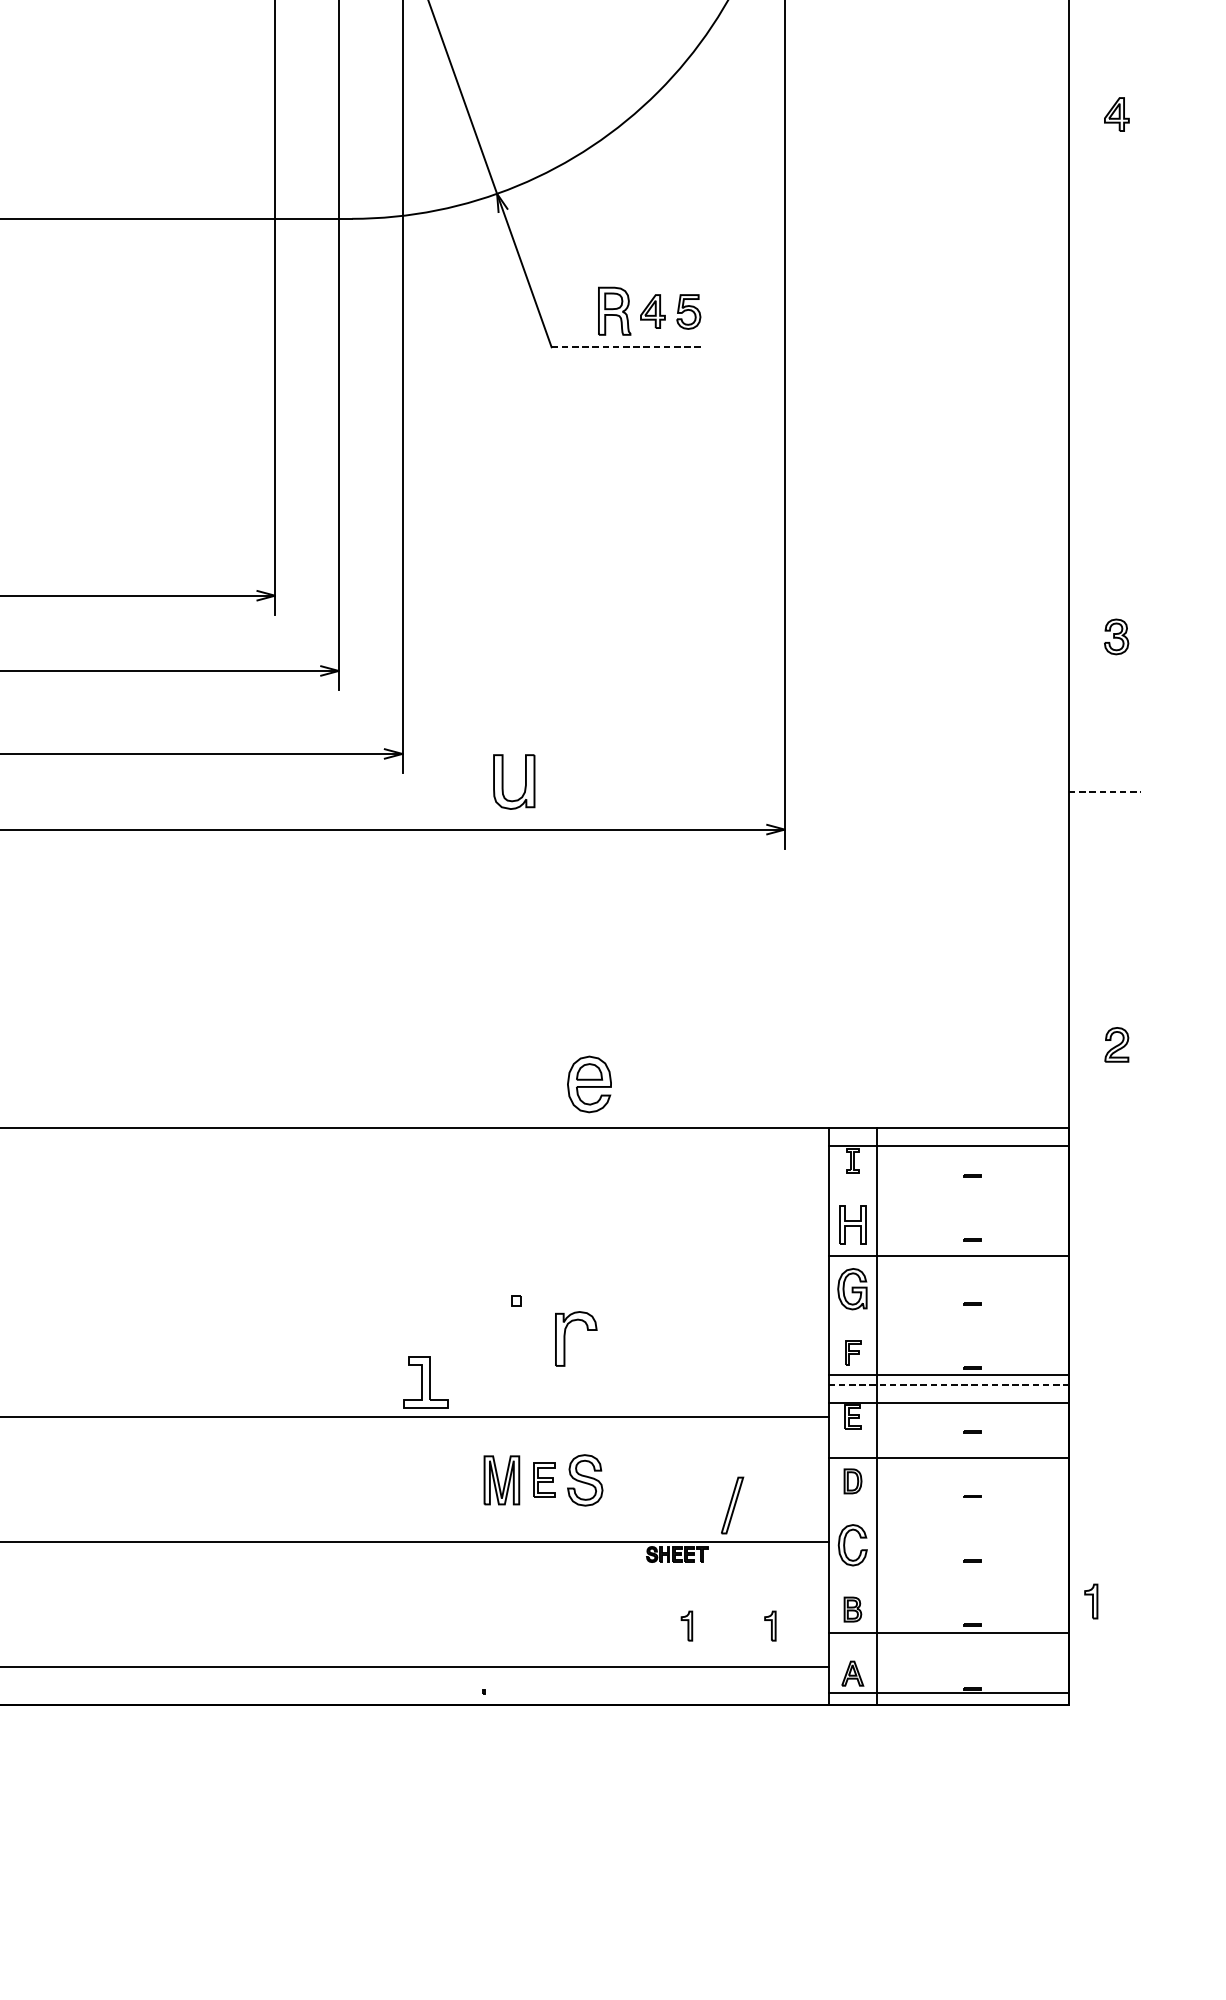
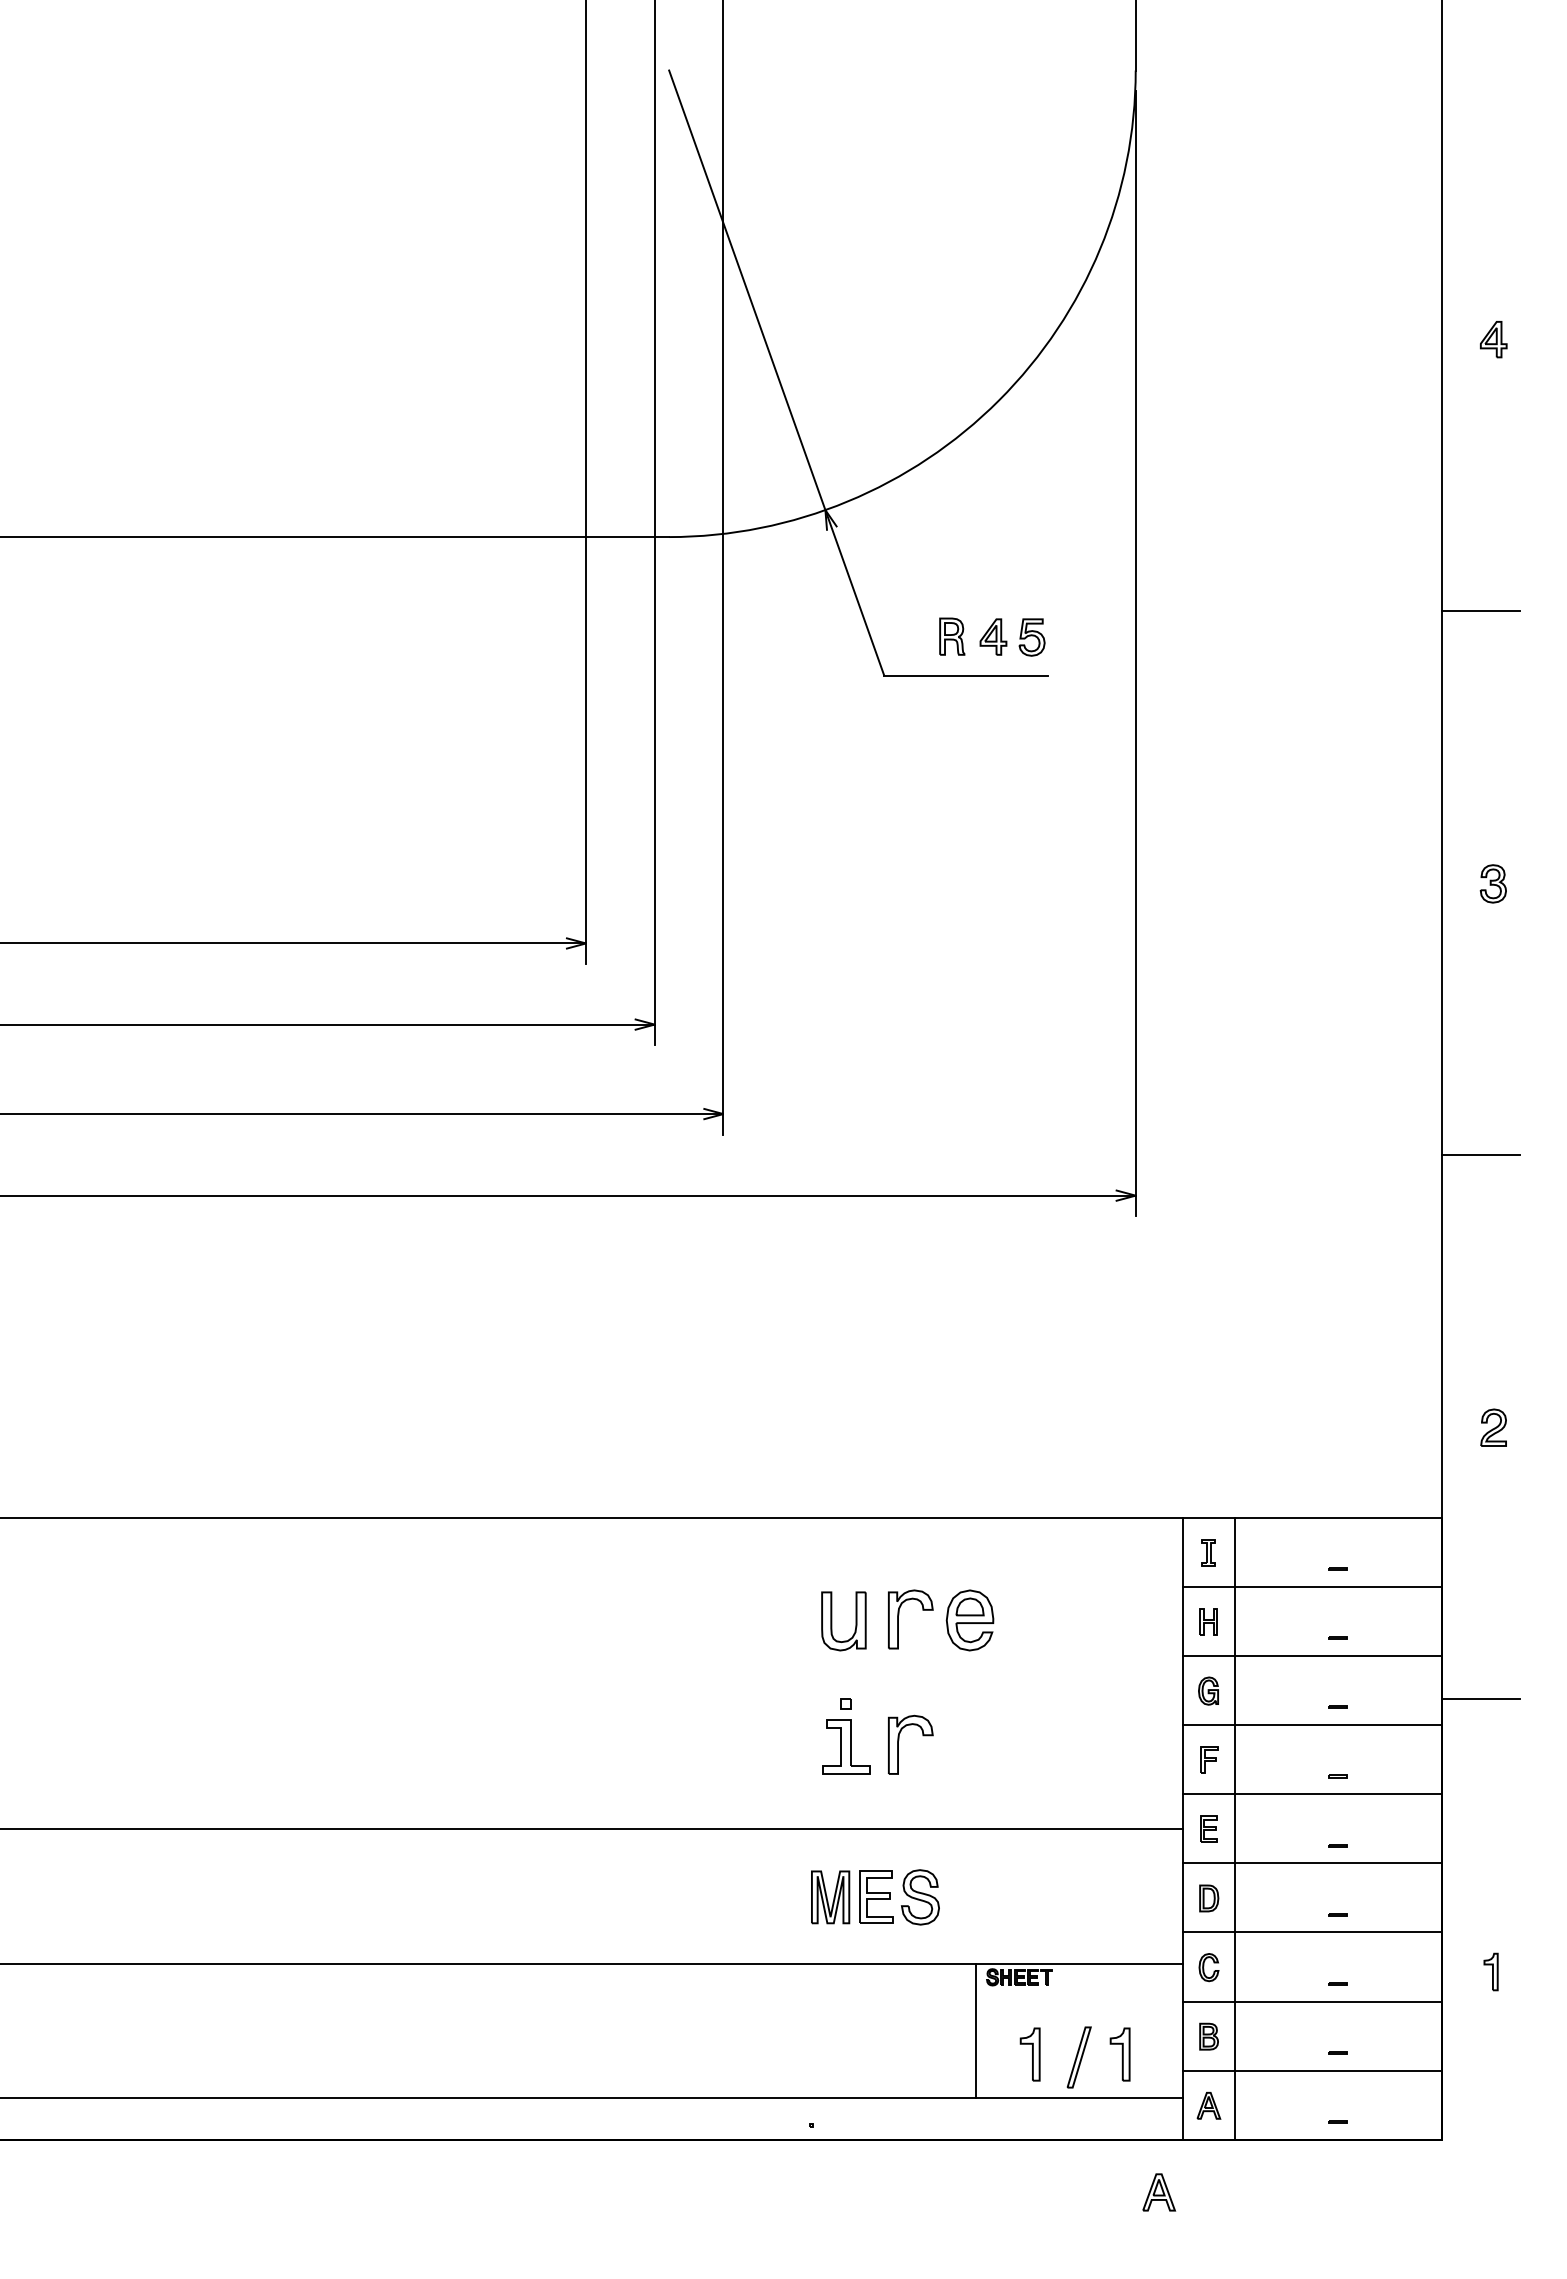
part: (1116, 114) -> (1493, 339), moved
line: (1104, 286) -> (1480, 610), added
part: (614, 311) -> (952, 636), size x0.71
line: (627, 347) -> (966, 675), dashed -> solid
part: (1115, 636) -> (1492, 883), moved
part: (503, 782) -> (832, 1621), moved
line: (1104, 791) -> (1480, 1154), dashed -> solid
part: (588, 1084) -> (969, 1620), moved
line: (948, 1145) -> (1312, 1586), moved
part: (565, 1218) -> (899, 1615), added
part: (852, 1224) -> (1208, 1621), size x0.62
part: (852, 1288) -> (1208, 1690), size x0.62
line: (1104, 1296) -> (1480, 1699), added
line: (948, 1375) -> (1312, 1725), moved
part: (426, 1382) -> (846, 1746), moved
line: (948, 1384) -> (1312, 1794), dashed -> solid
line: (948, 1403) -> (1312, 1863), moved
line: (948, 1458) -> (1312, 1932), moved
part: (544, 1479) -> (876, 1896), size x1.43
part: (731, 1505) -> (1078, 2057), moved
part: (852, 1545) -> (1208, 1967), size x0.62
part: (1090, 1601) -> (1490, 1971), moved
line: (636, 1603) -> (975, 2030), added
part: (686, 1626) -> (1029, 2054), size x1.67
part: (769, 1626) -> (1119, 2054), size x1.67
line: (948, 1632) -> (1312, 2001), moved
line: (948, 1692) -> (1312, 2070), moved
part: (806, 1754) -> (1159, 2192), added

